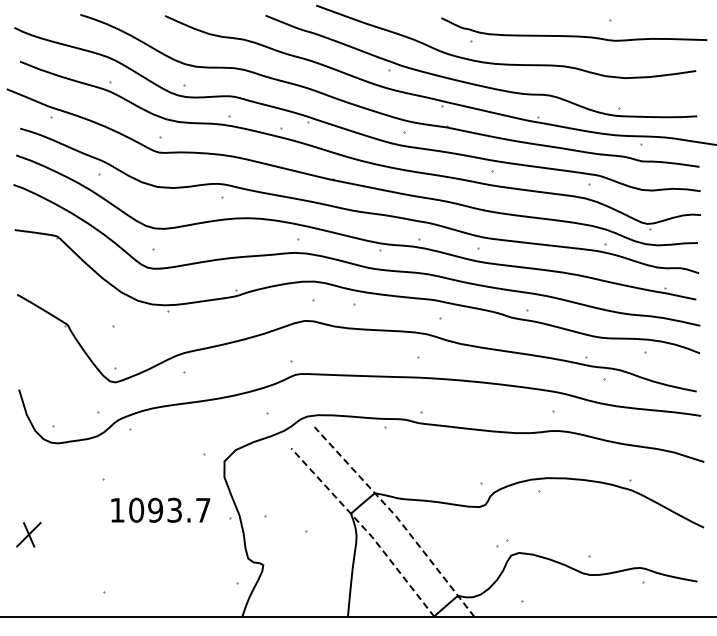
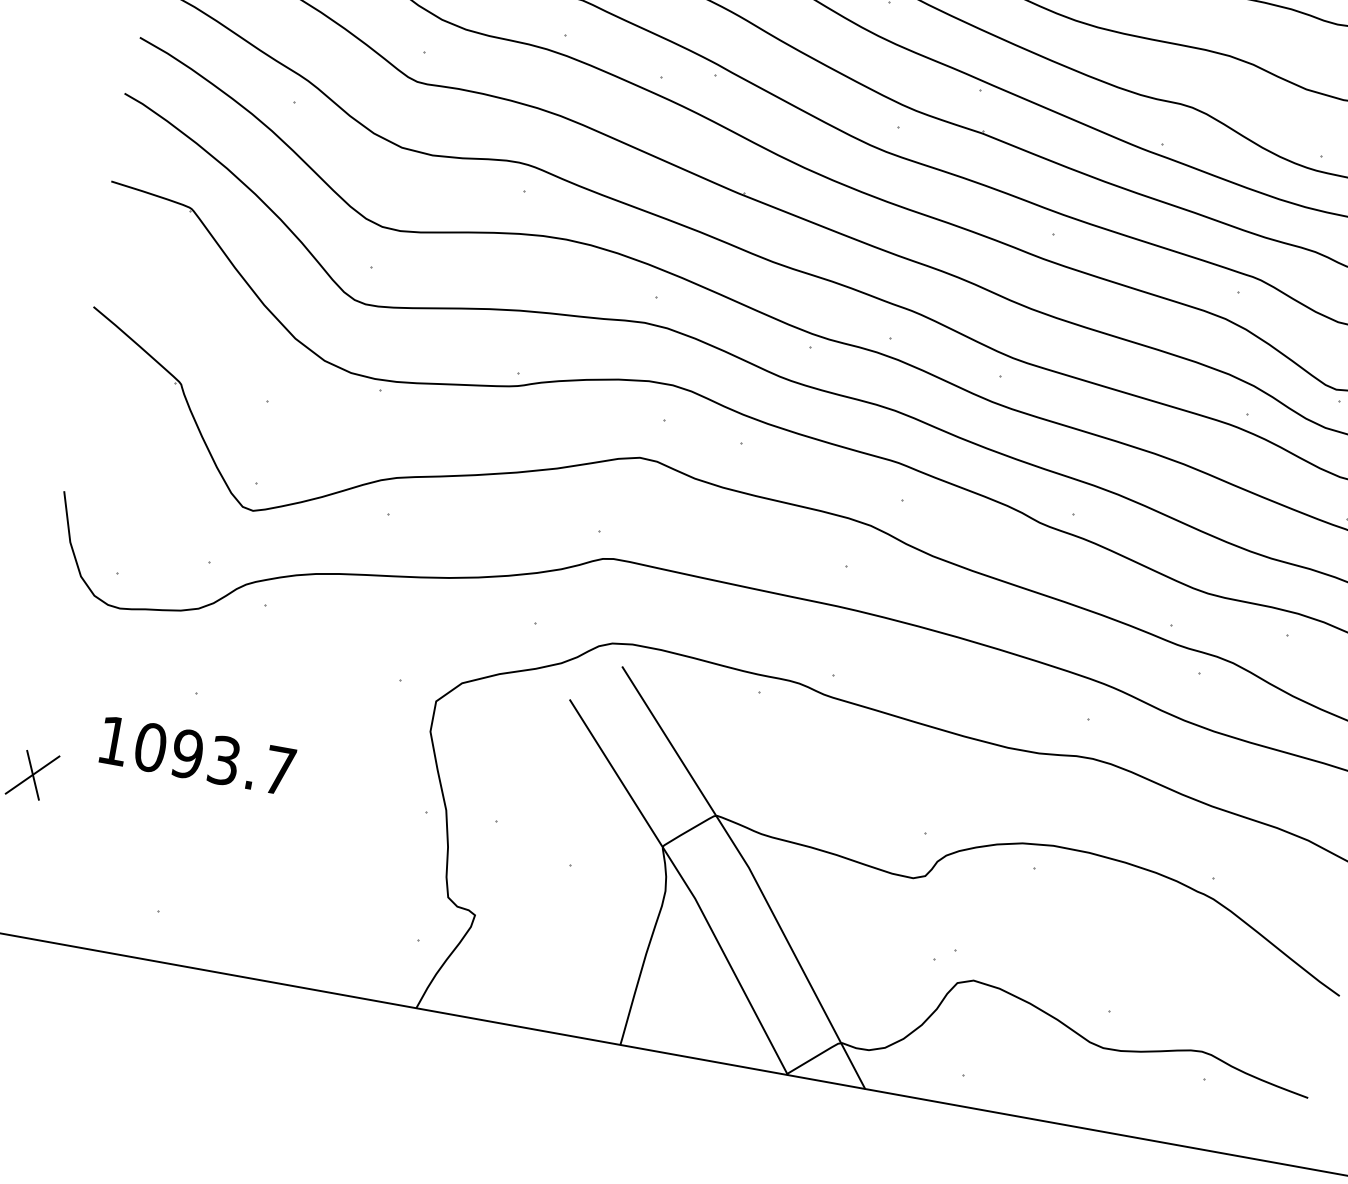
part: (160, 509) -> (197, 754), moved
line: (397, 518) -> (750, 871), dashed -> solid
line: (366, 530) -> (686, 884), dashed -> solid

